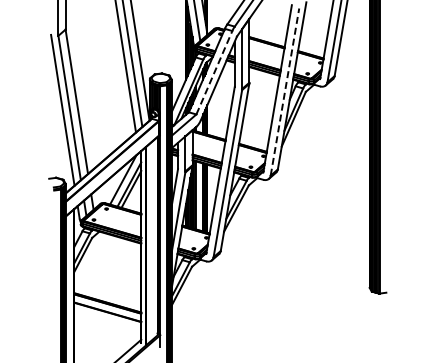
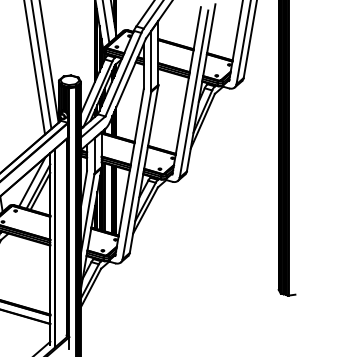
line: (214, 72) -> (123, 74), dashed -> solid
line: (284, 92) -> (193, 94), dashed -> solid

